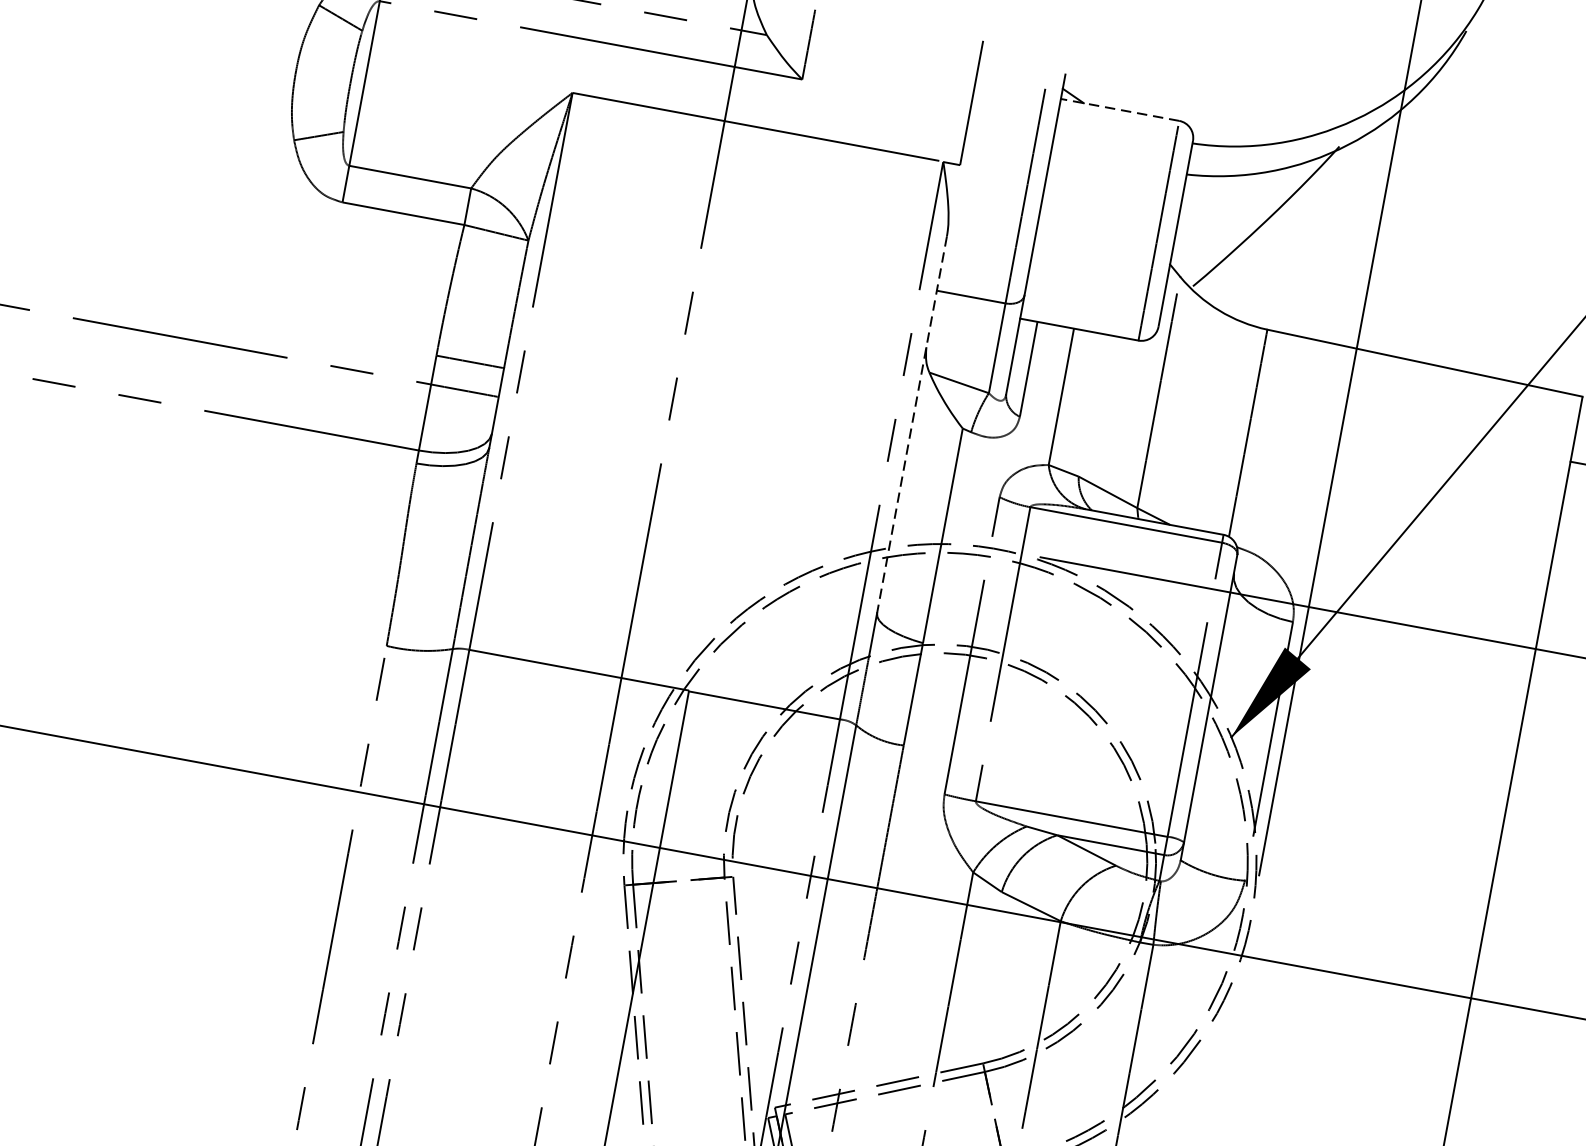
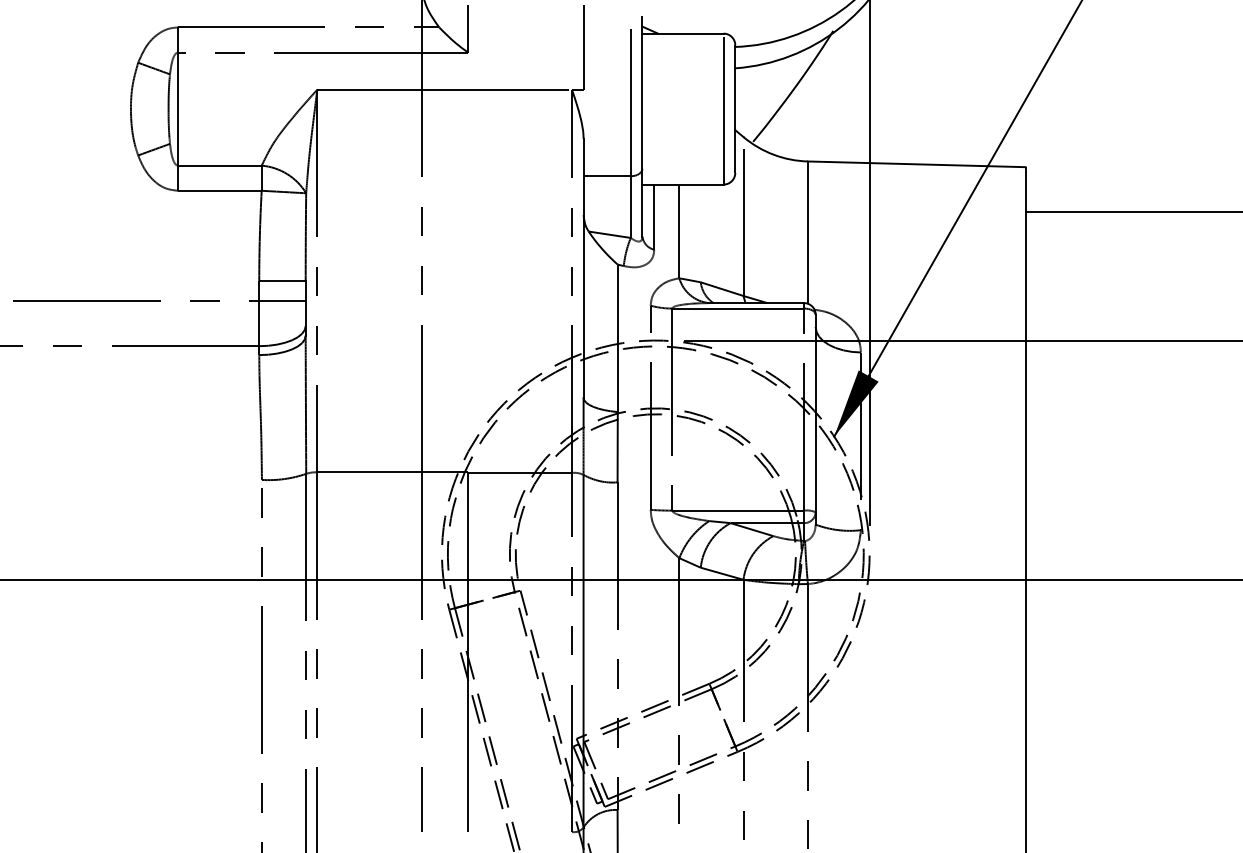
line: (1120, 109) -> (683, 33), dashed -> solid
line: (911, 424) -> (583, 268), dashed -> solid

